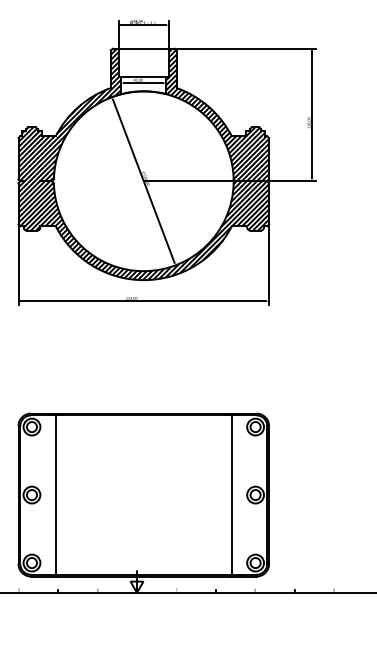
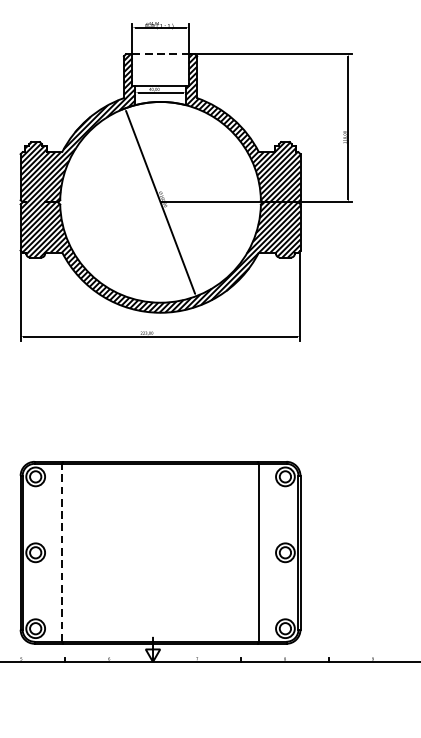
line: (144, 48) -> (161, 54), solid -> dashed
line: (55, 495) -> (61, 553), solid -> dashed

